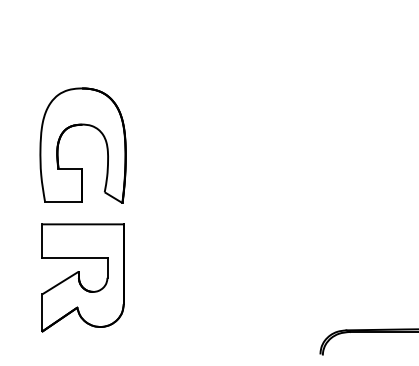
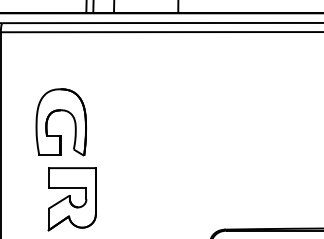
part: (81, 126) -> (60, 111), moved

